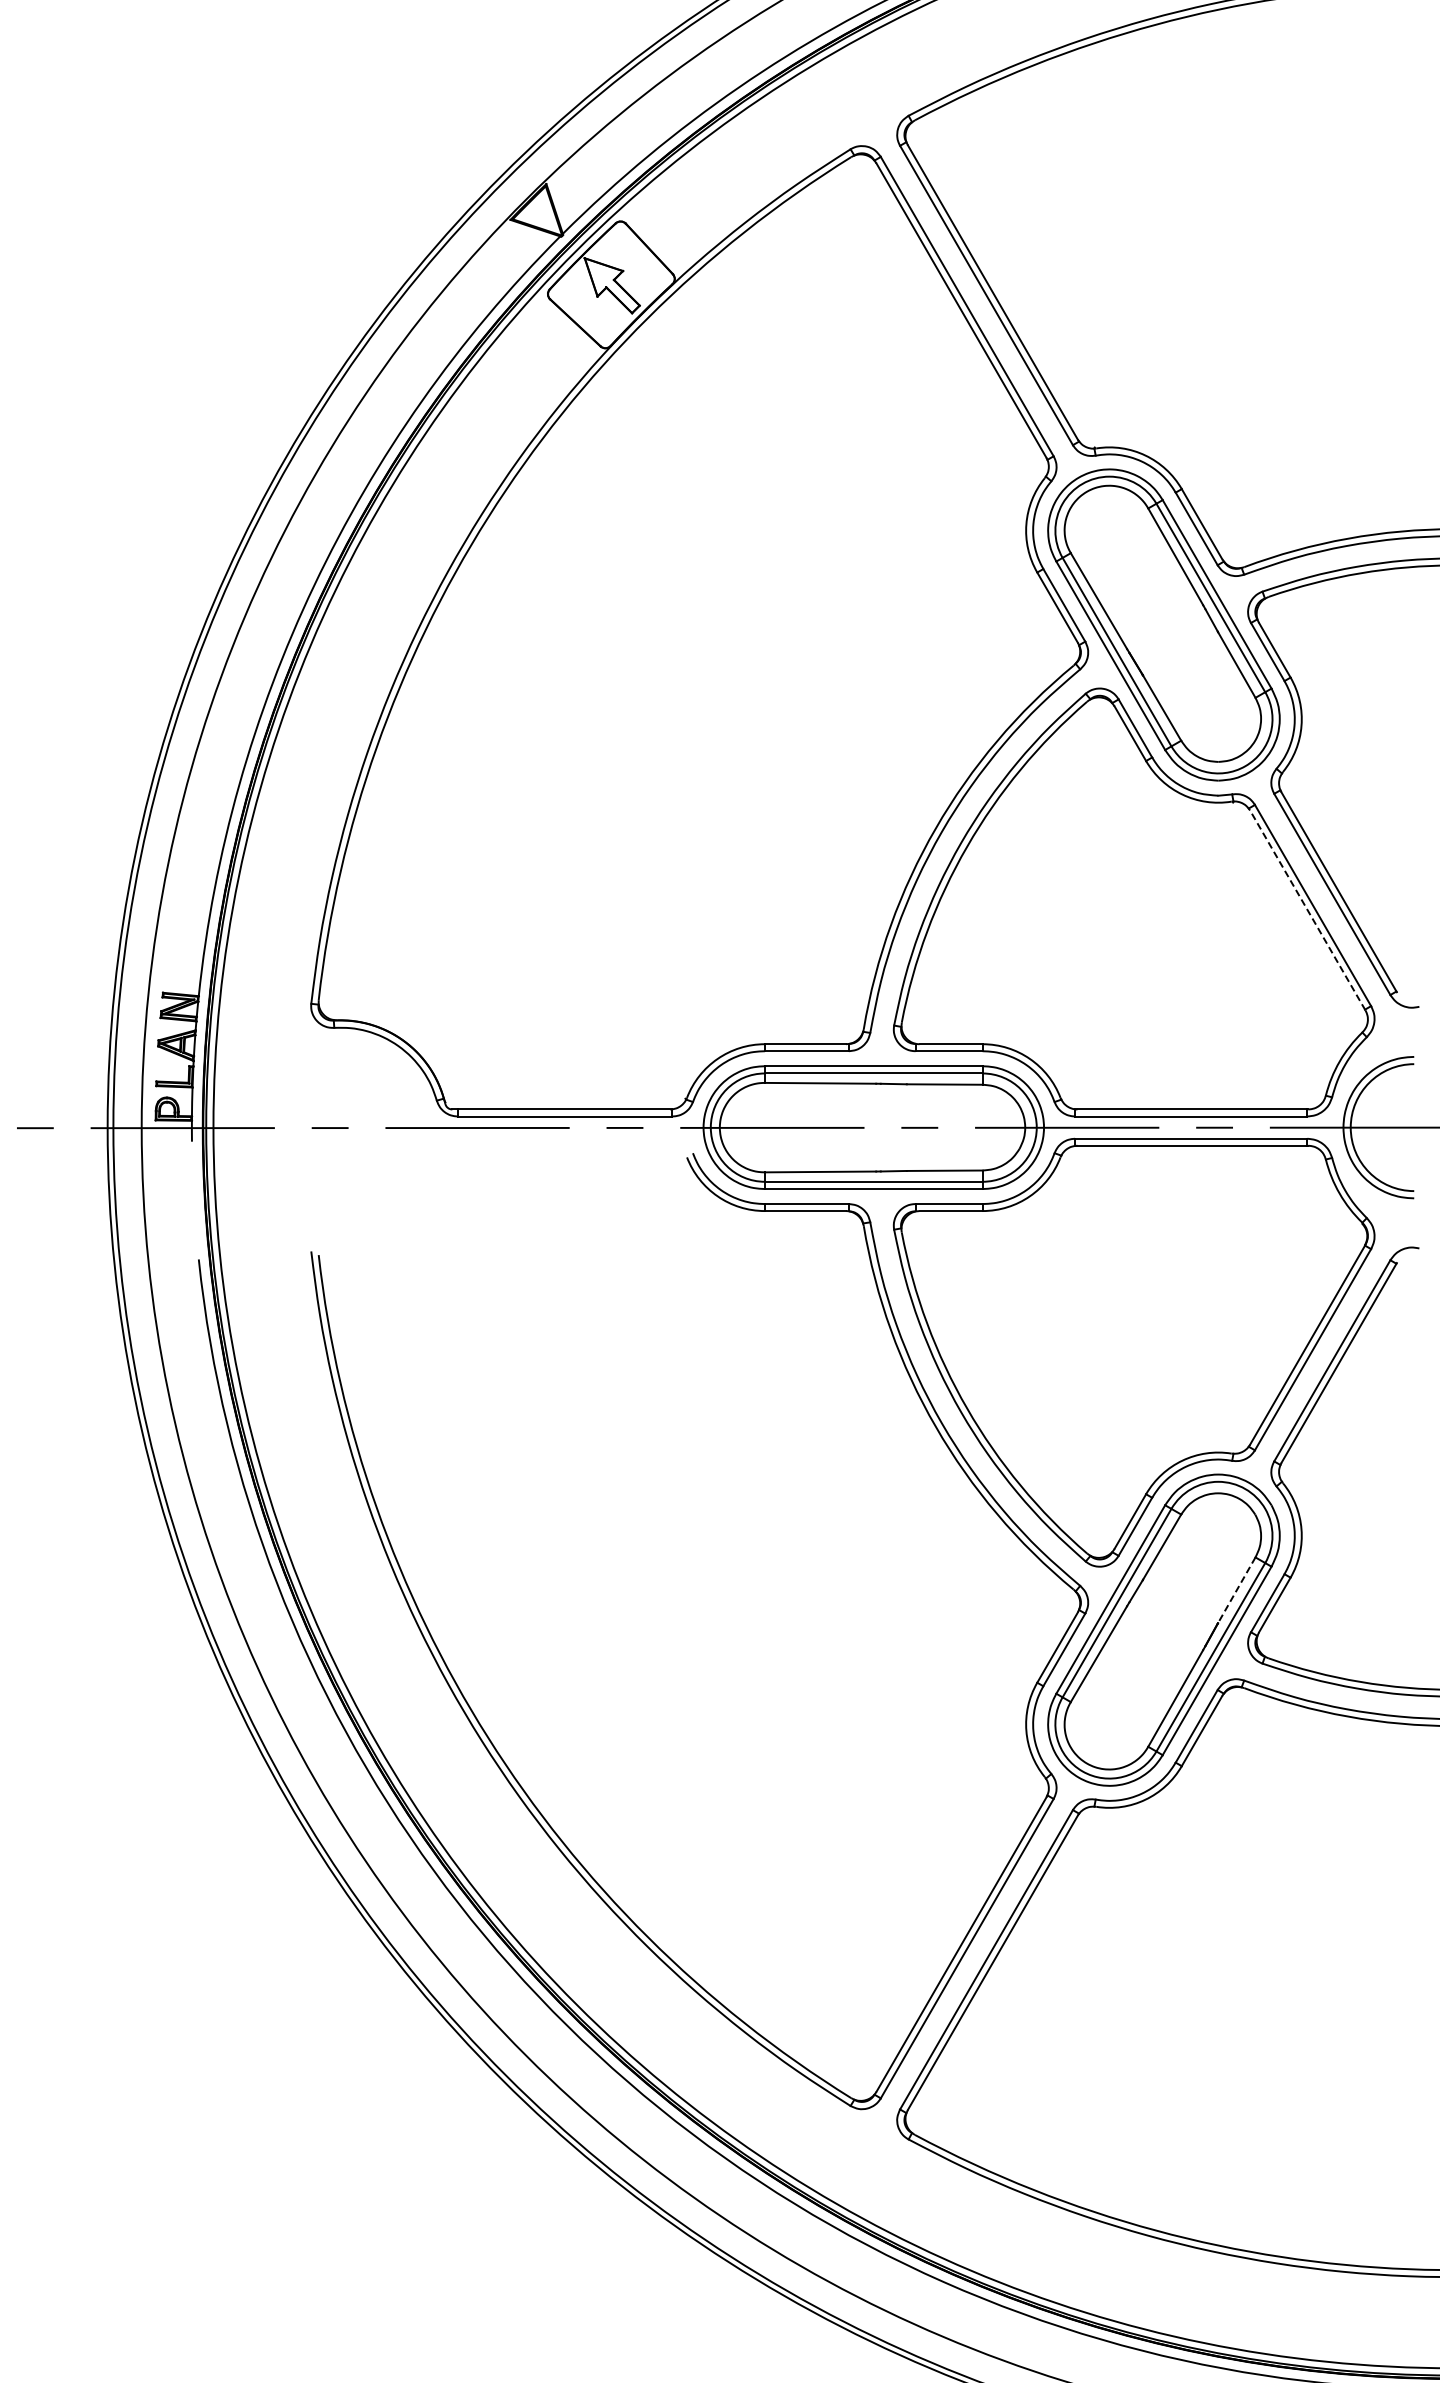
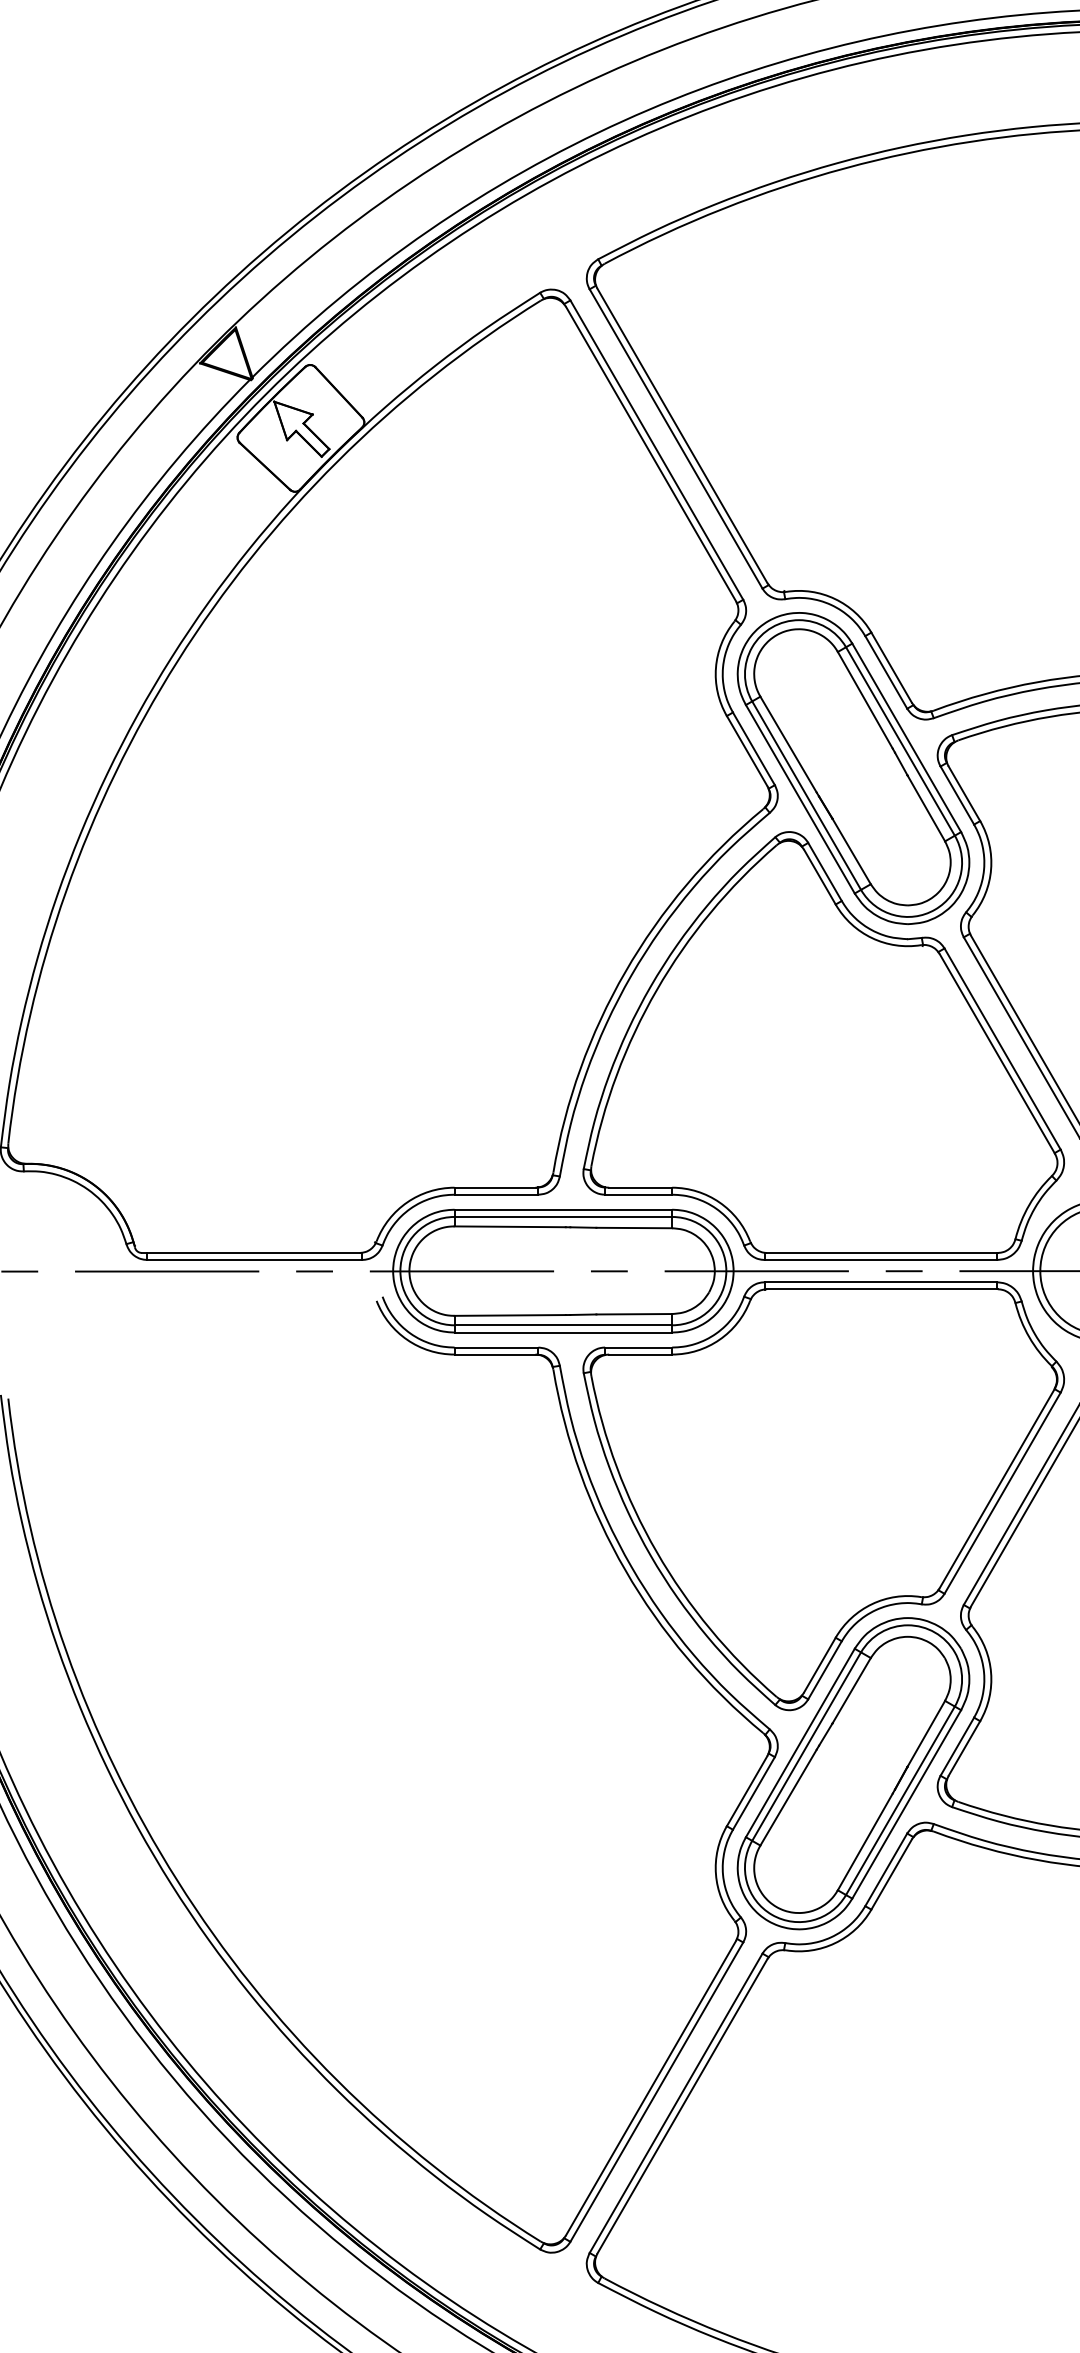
line: (1307, 910) -> (997, 1054), dashed -> solid
line: (1236, 1590) -> (926, 1734), dashed -> solid

